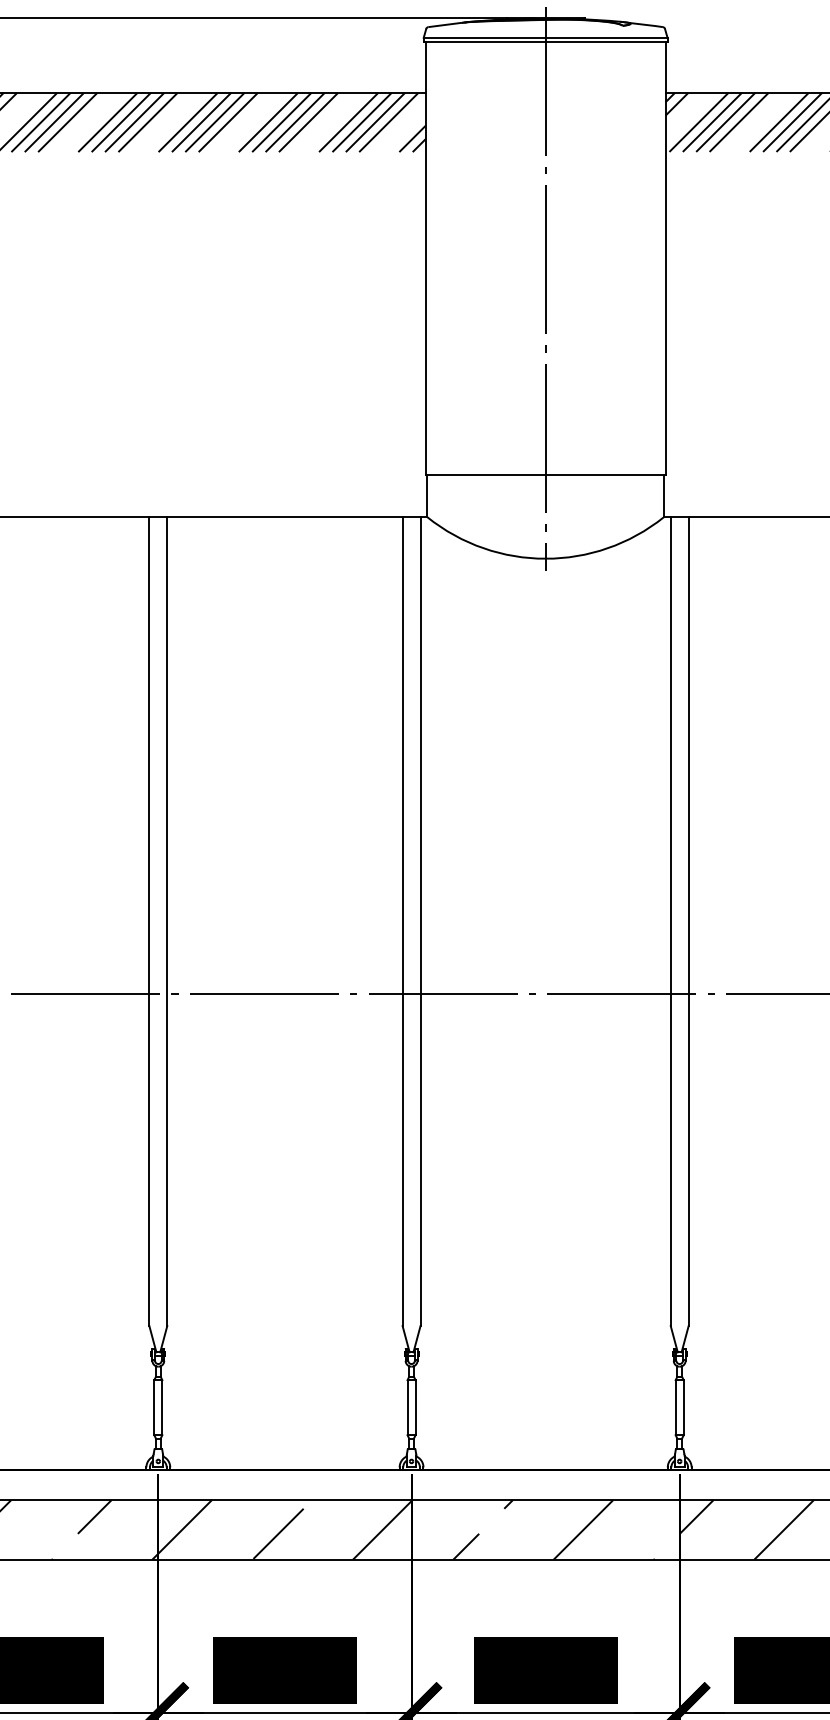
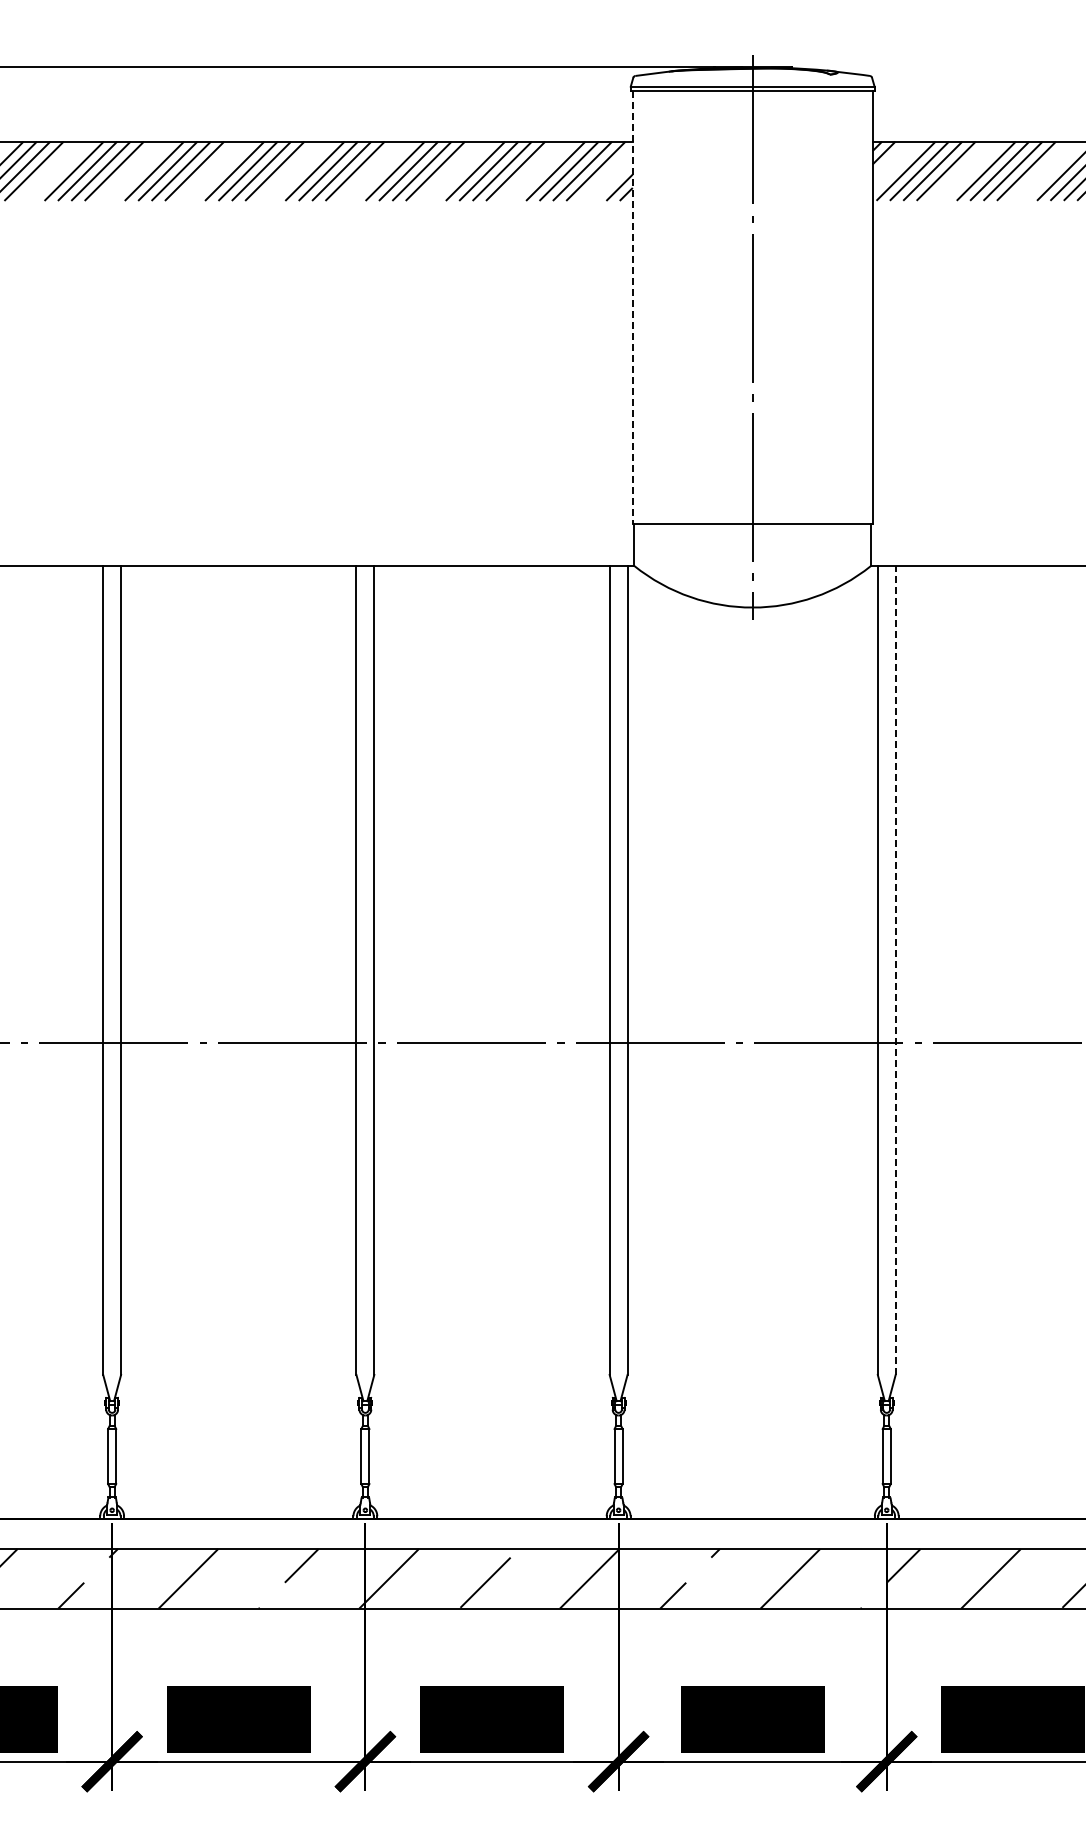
line: (425, 258) -> (632, 307), solid -> dashed
line: (688, 921) -> (895, 970), solid -> dashed

